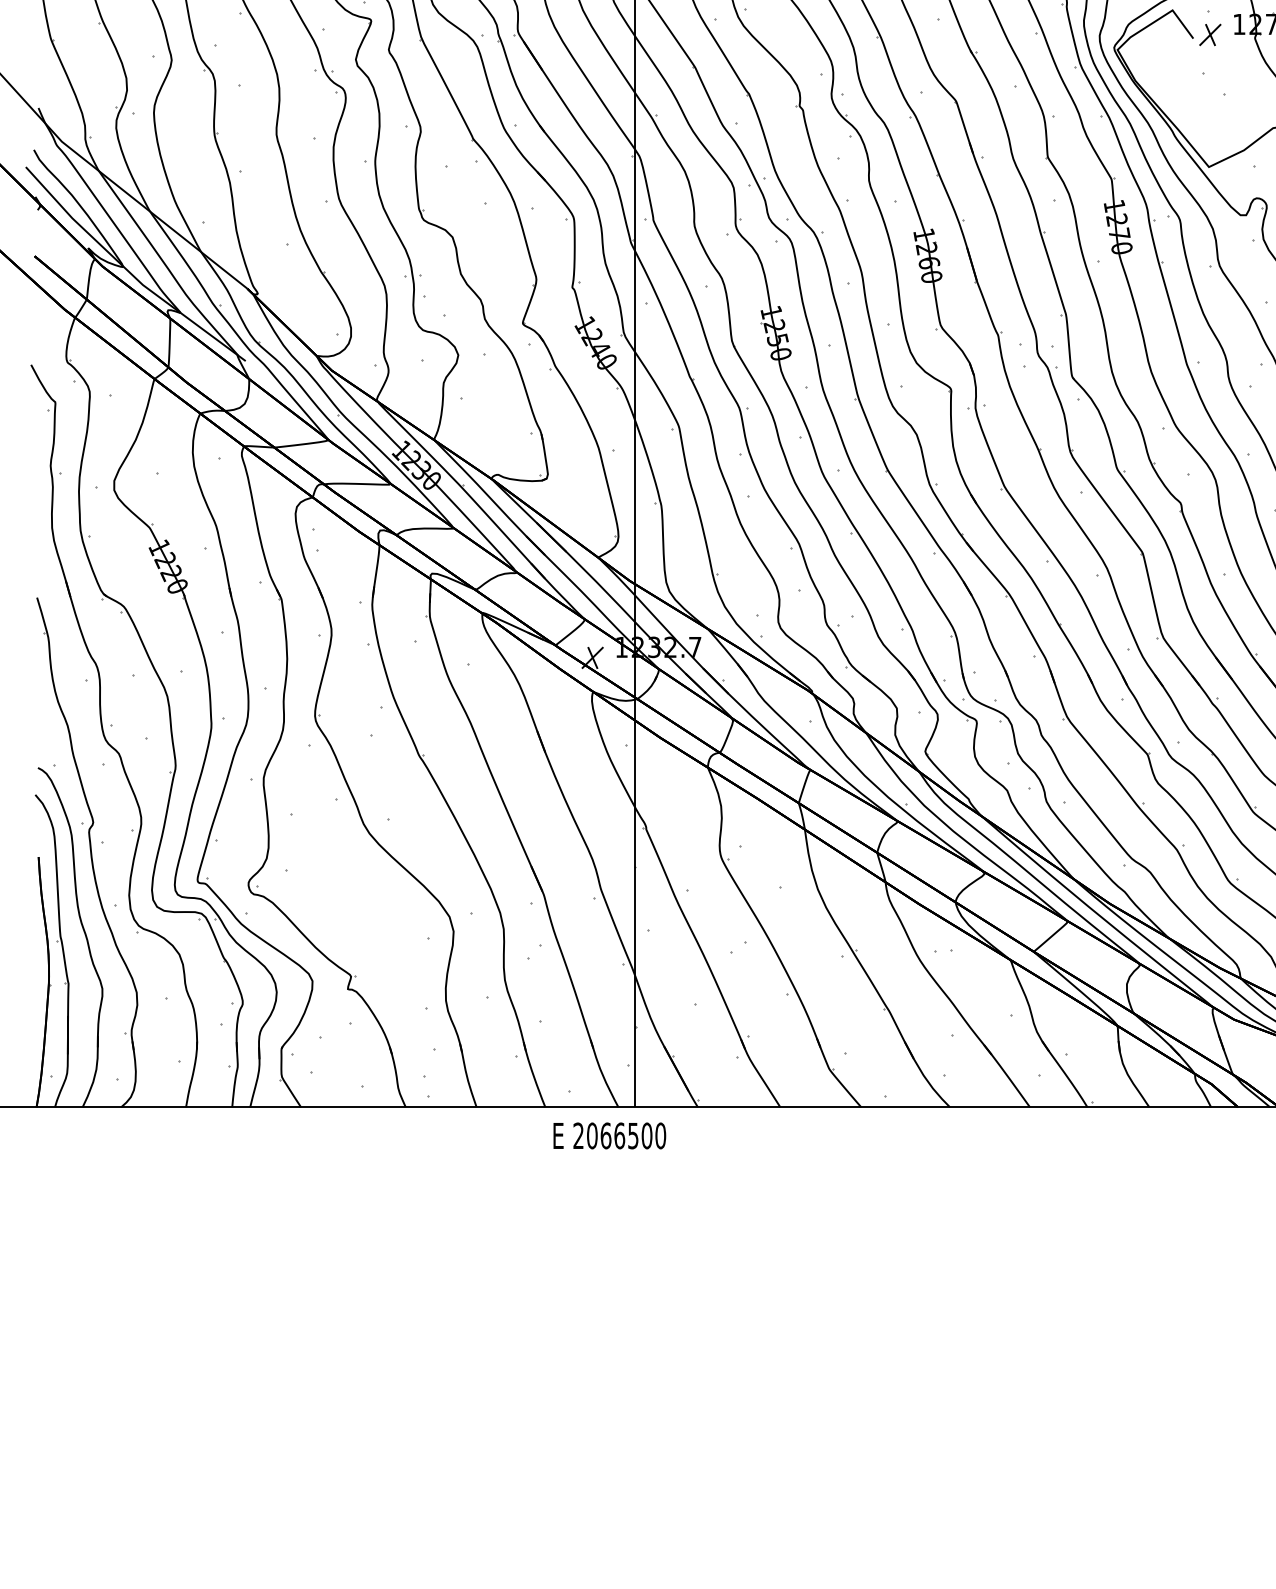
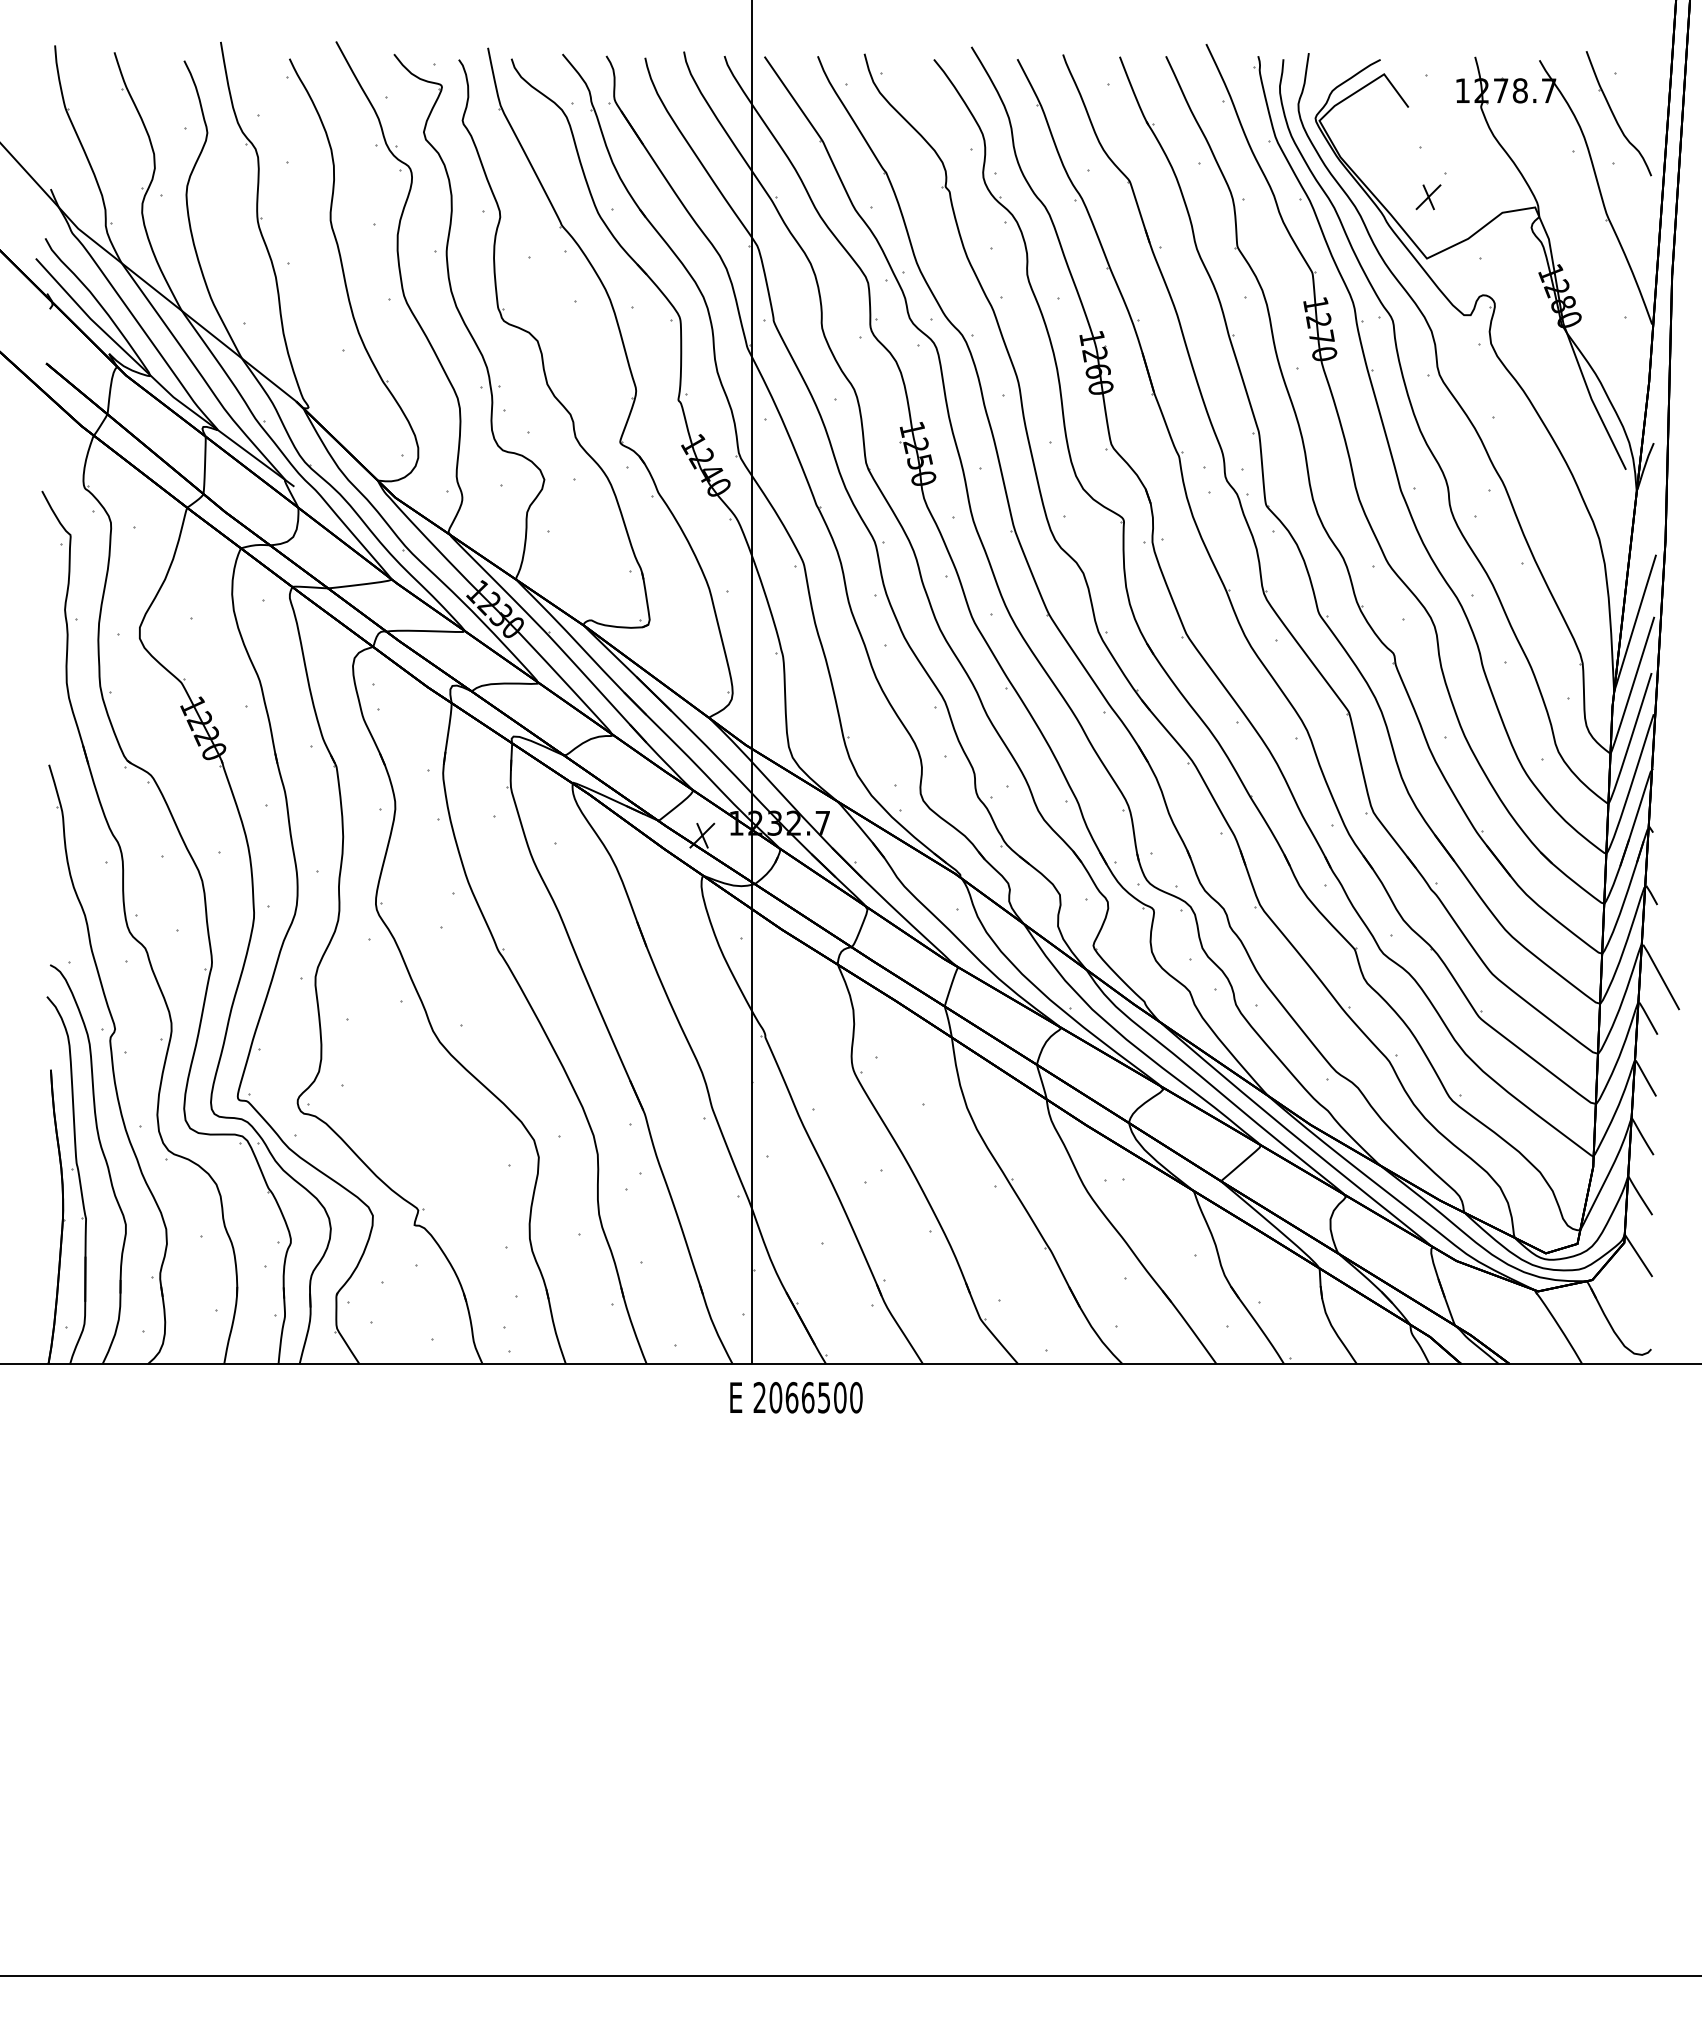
part: (1210, 35) -> (1428, 197), moved
text: (609, 1135) -> (796, 1397), moved

